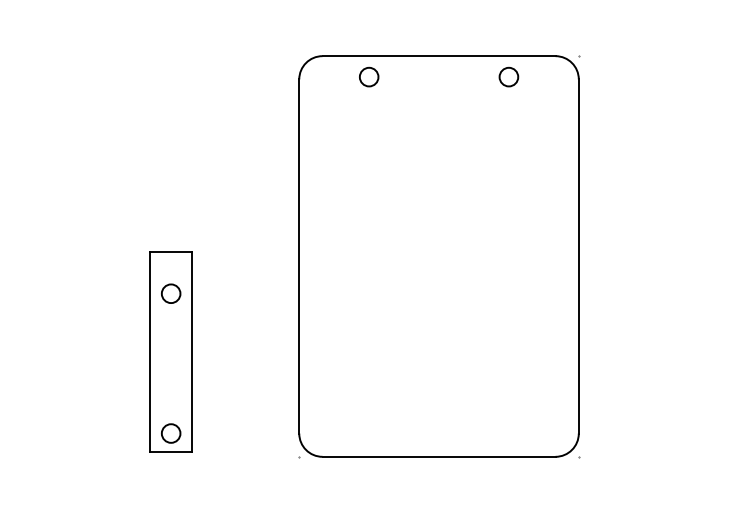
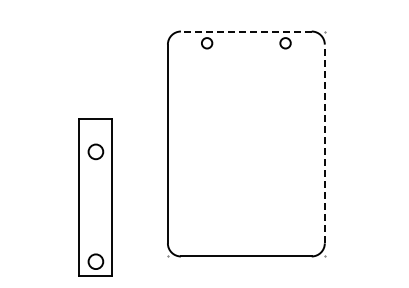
line: (437, 56) -> (245, 31), solid -> dashed
line: (578, 255) -> (324, 143), solid -> dashed
part: (170, 351) -> (95, 197), size x1.4

